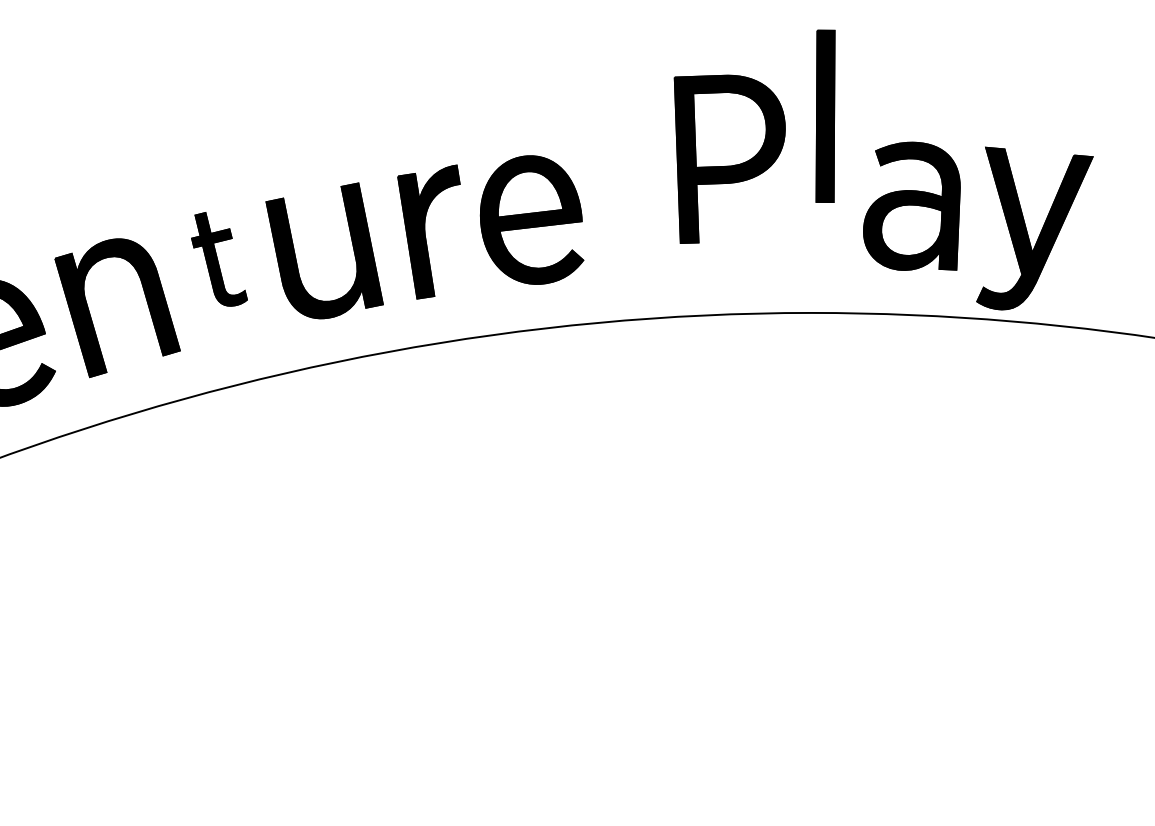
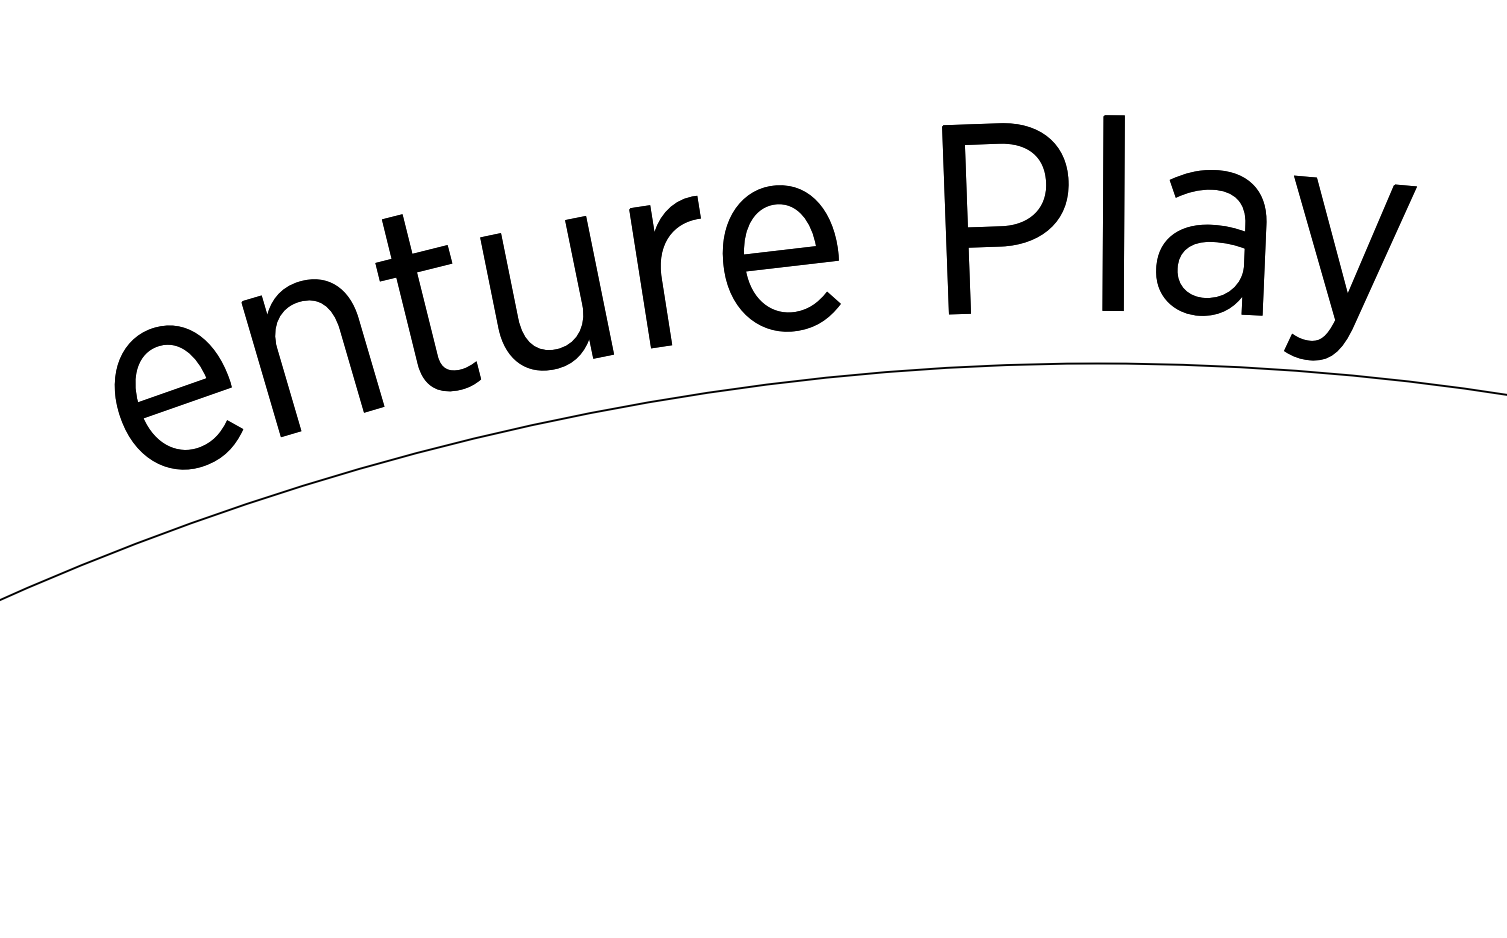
part: (825, 115) -> (1113, 212), moved
part: (729, 159) -> (1005, 218), moved
part: (218, 259) -> (427, 302), size x1.67

